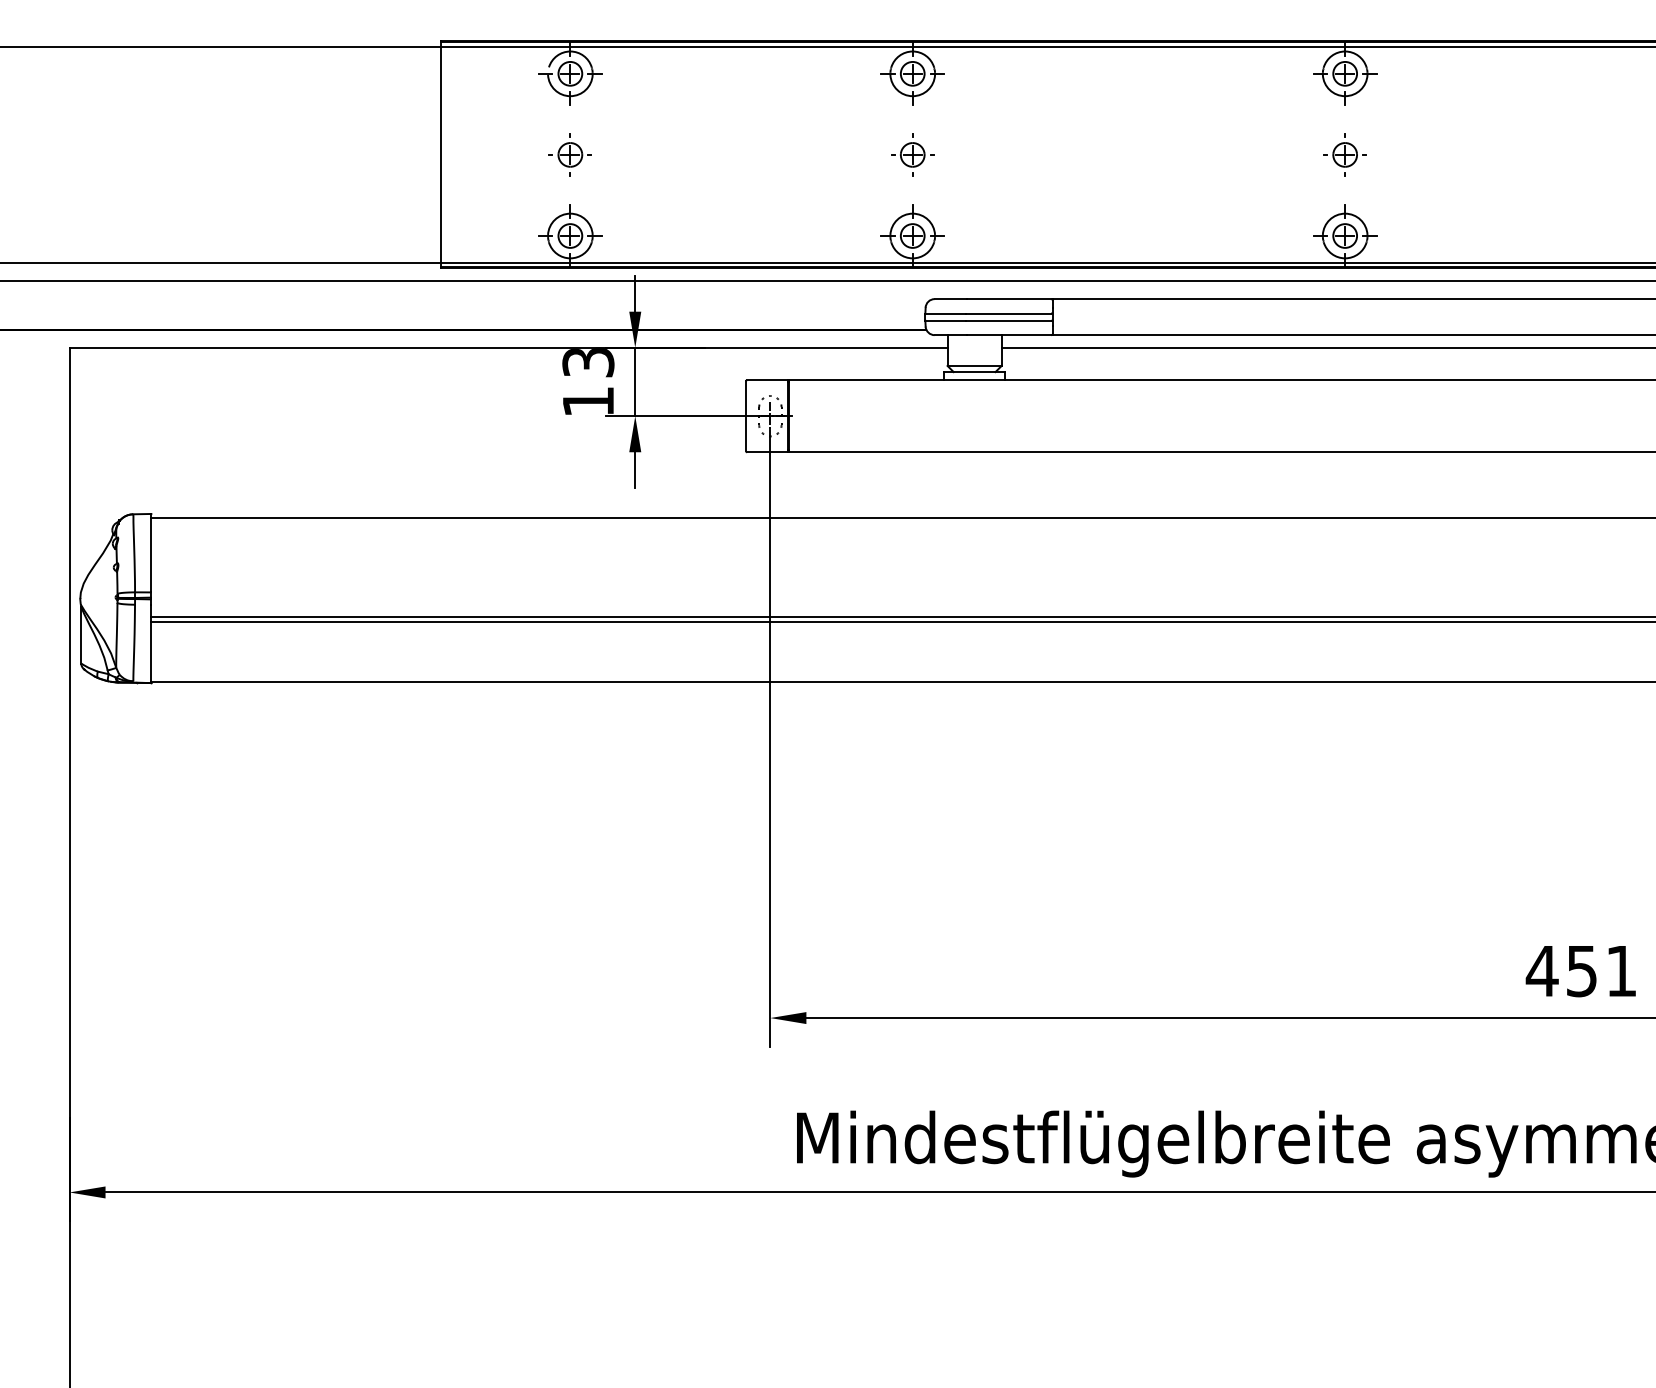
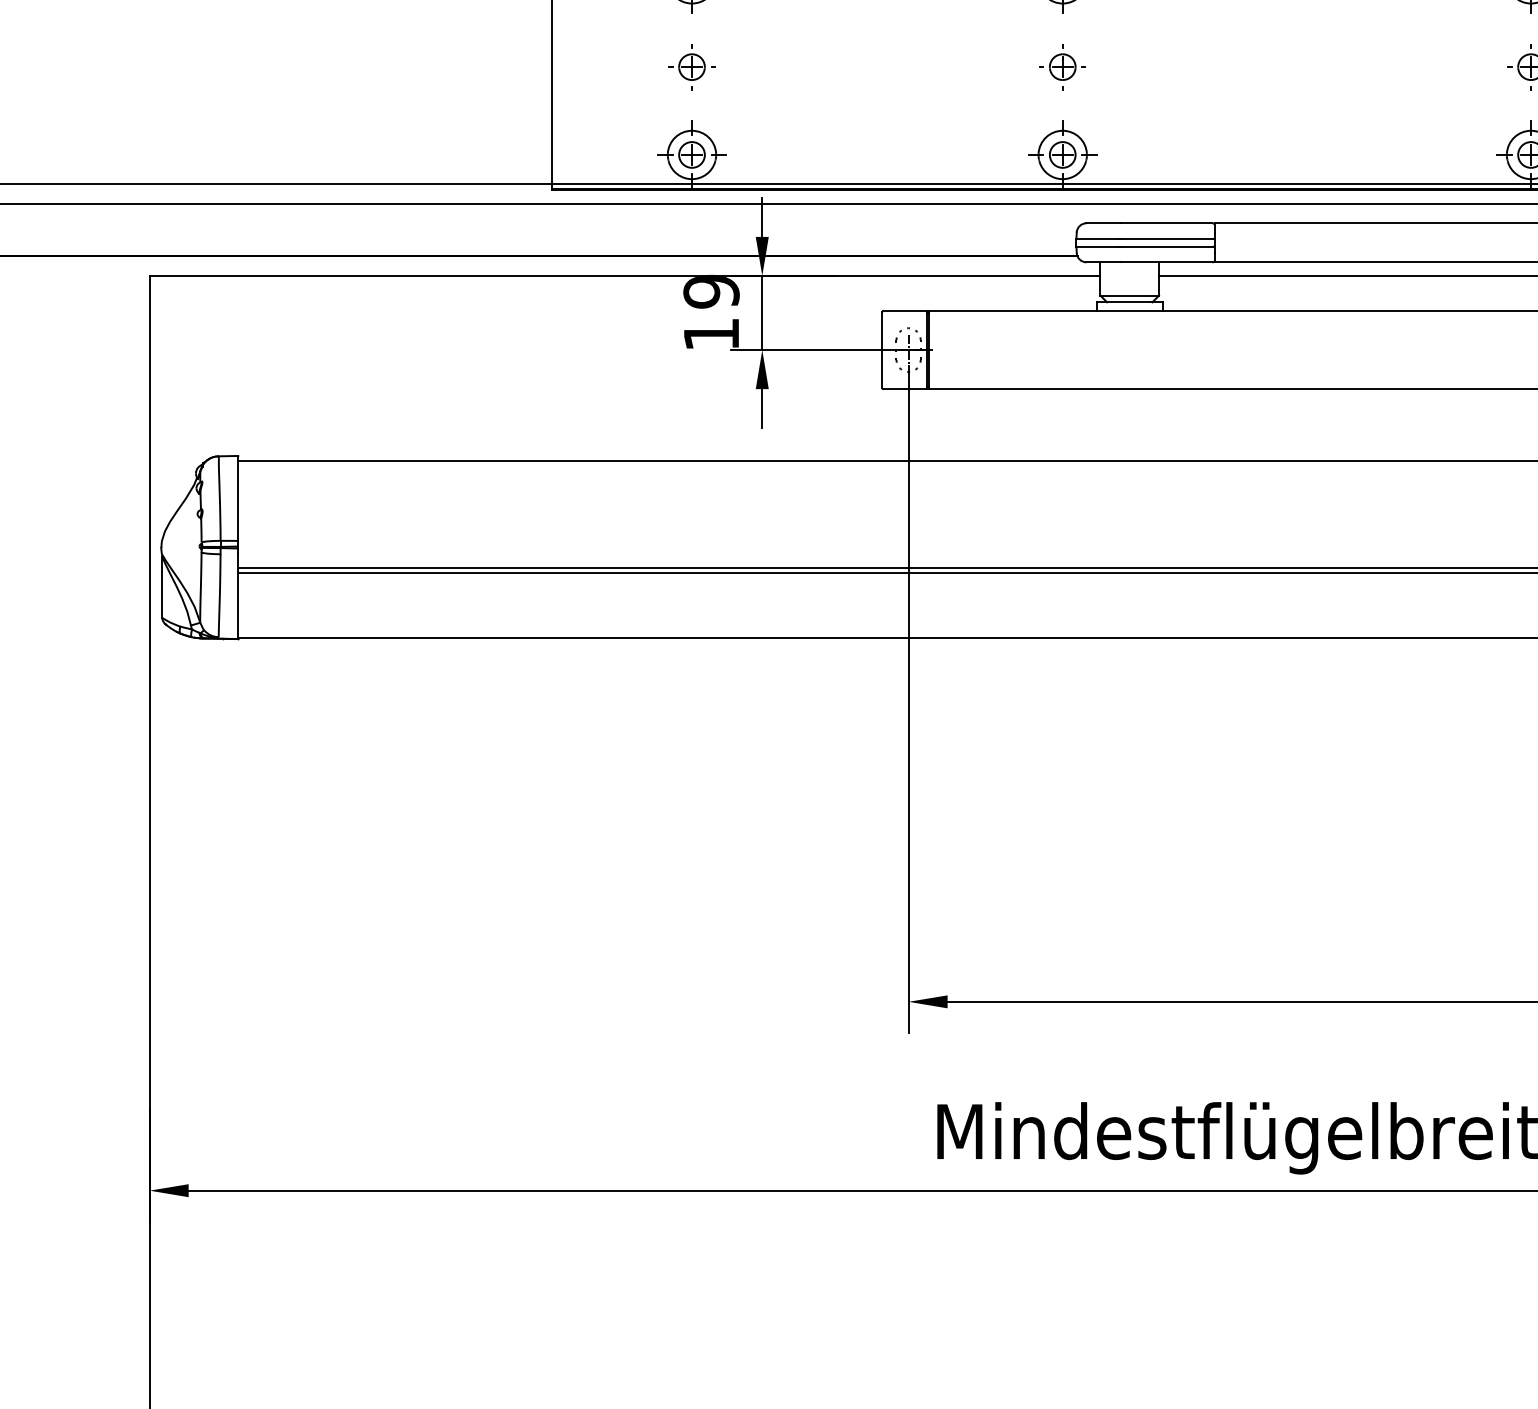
text: (588, 361) -> (711, 290), 13 -> 19

